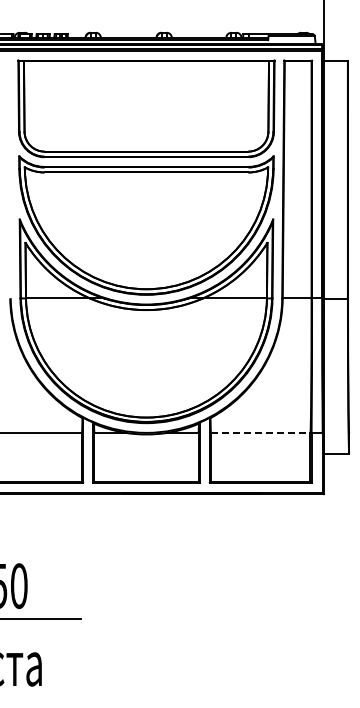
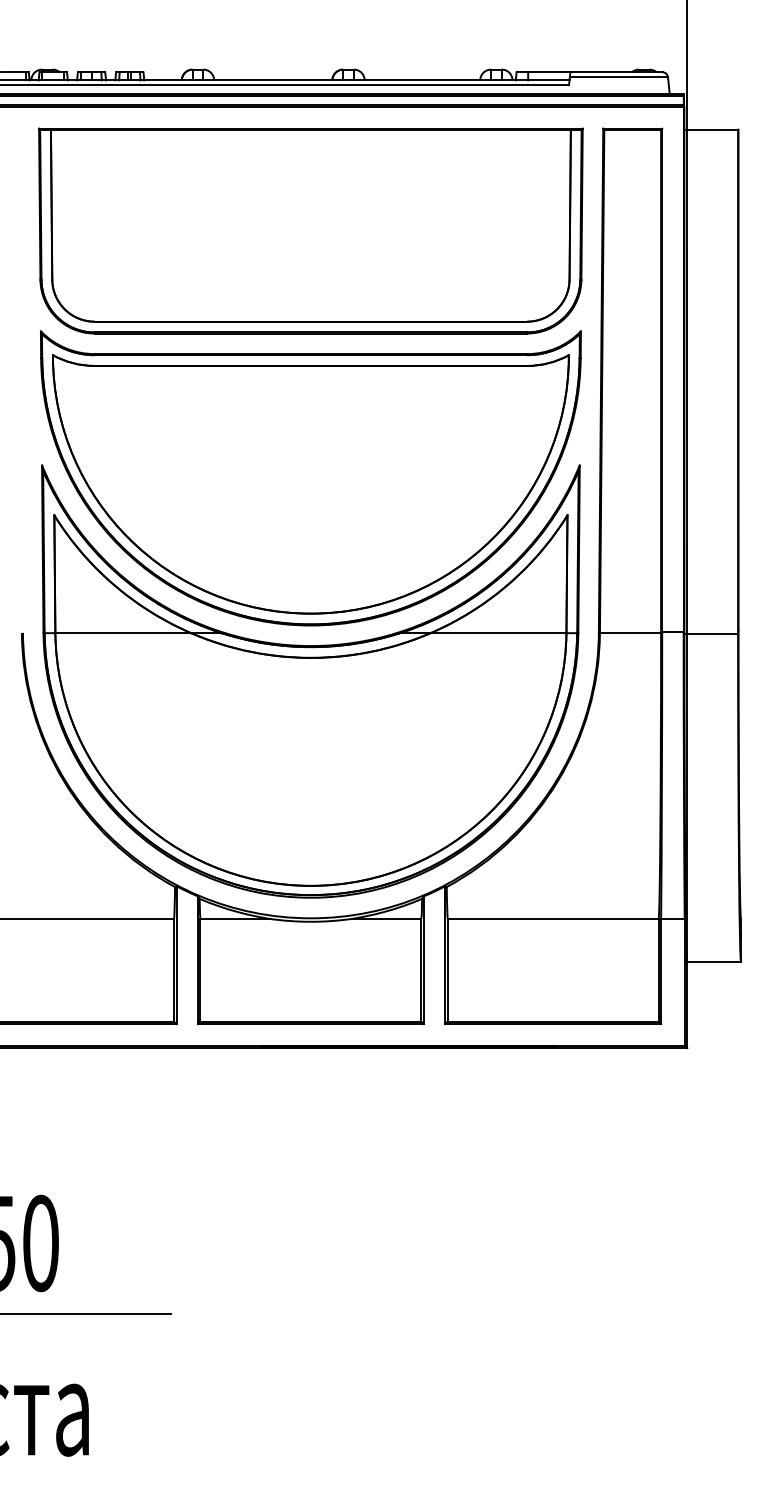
line: (260, 433) -> (552, 919), dashed -> solid

